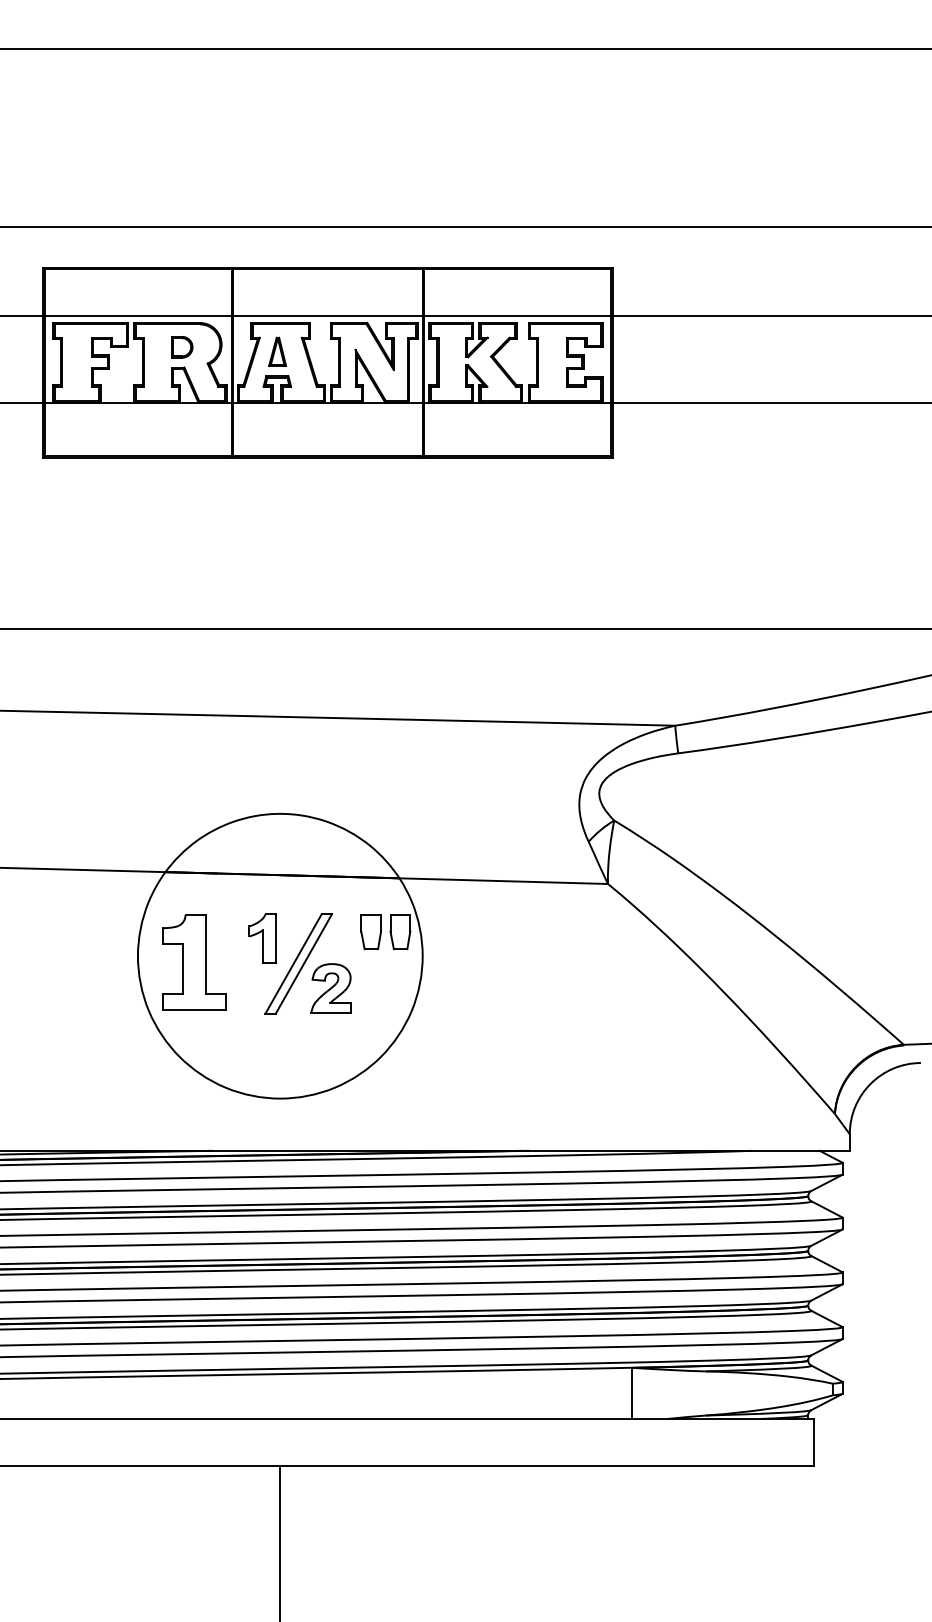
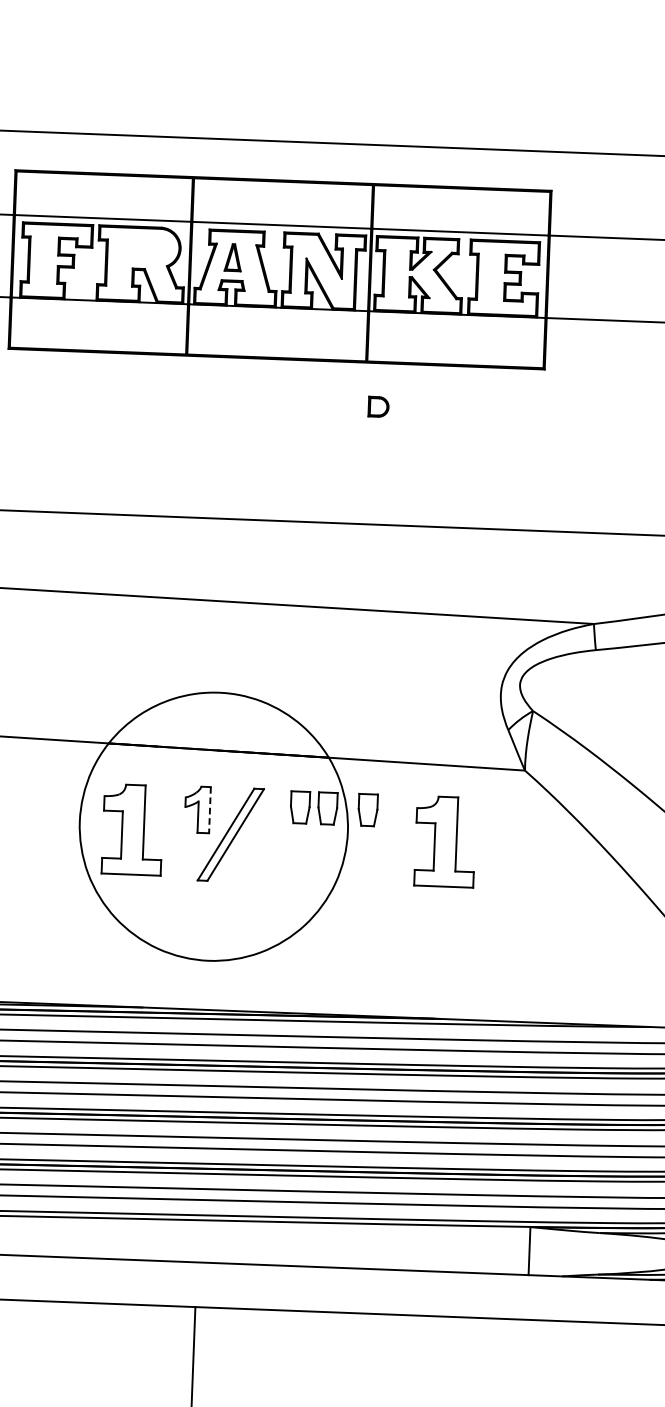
part: (182, 347) -> (379, 407), moved
part: (442, 932) -> (367, 810), added
line: (275, 938) -> (209, 809), solid -> dashed
part: (526, 962) -> (445, 841), added
part: (330, 988) -> (259, 858), removed

